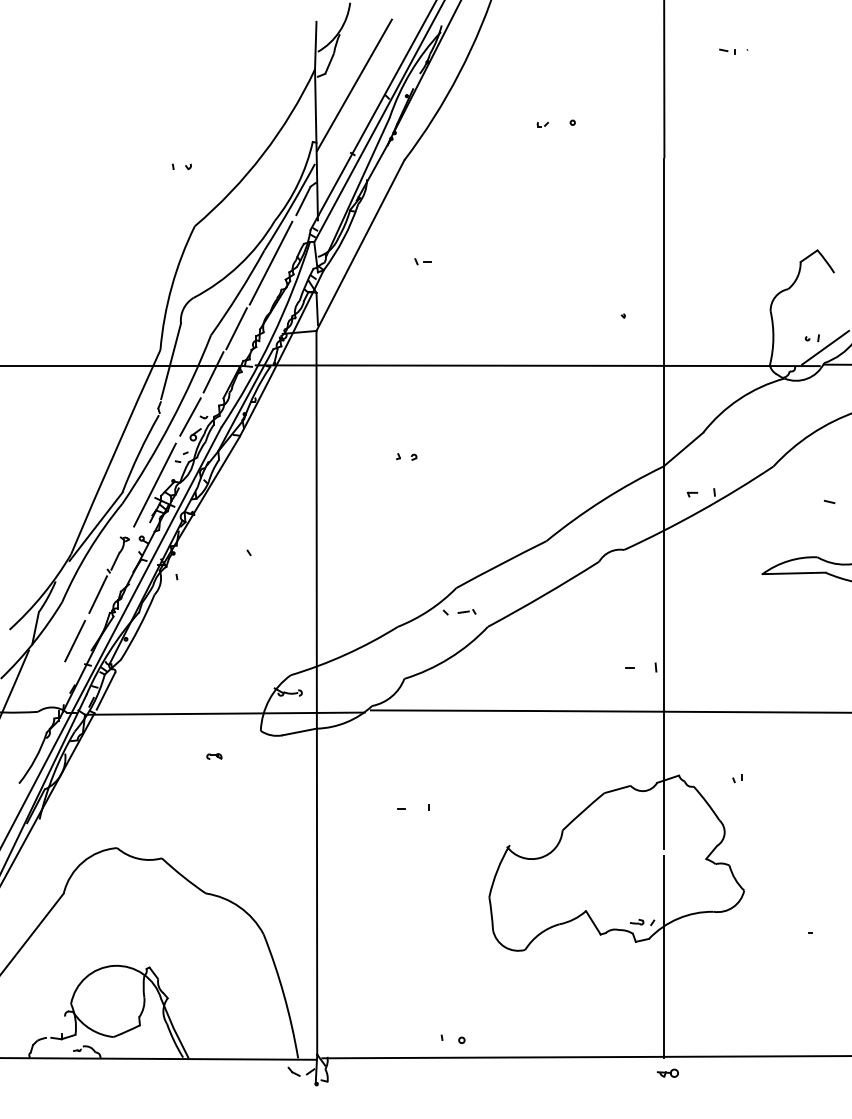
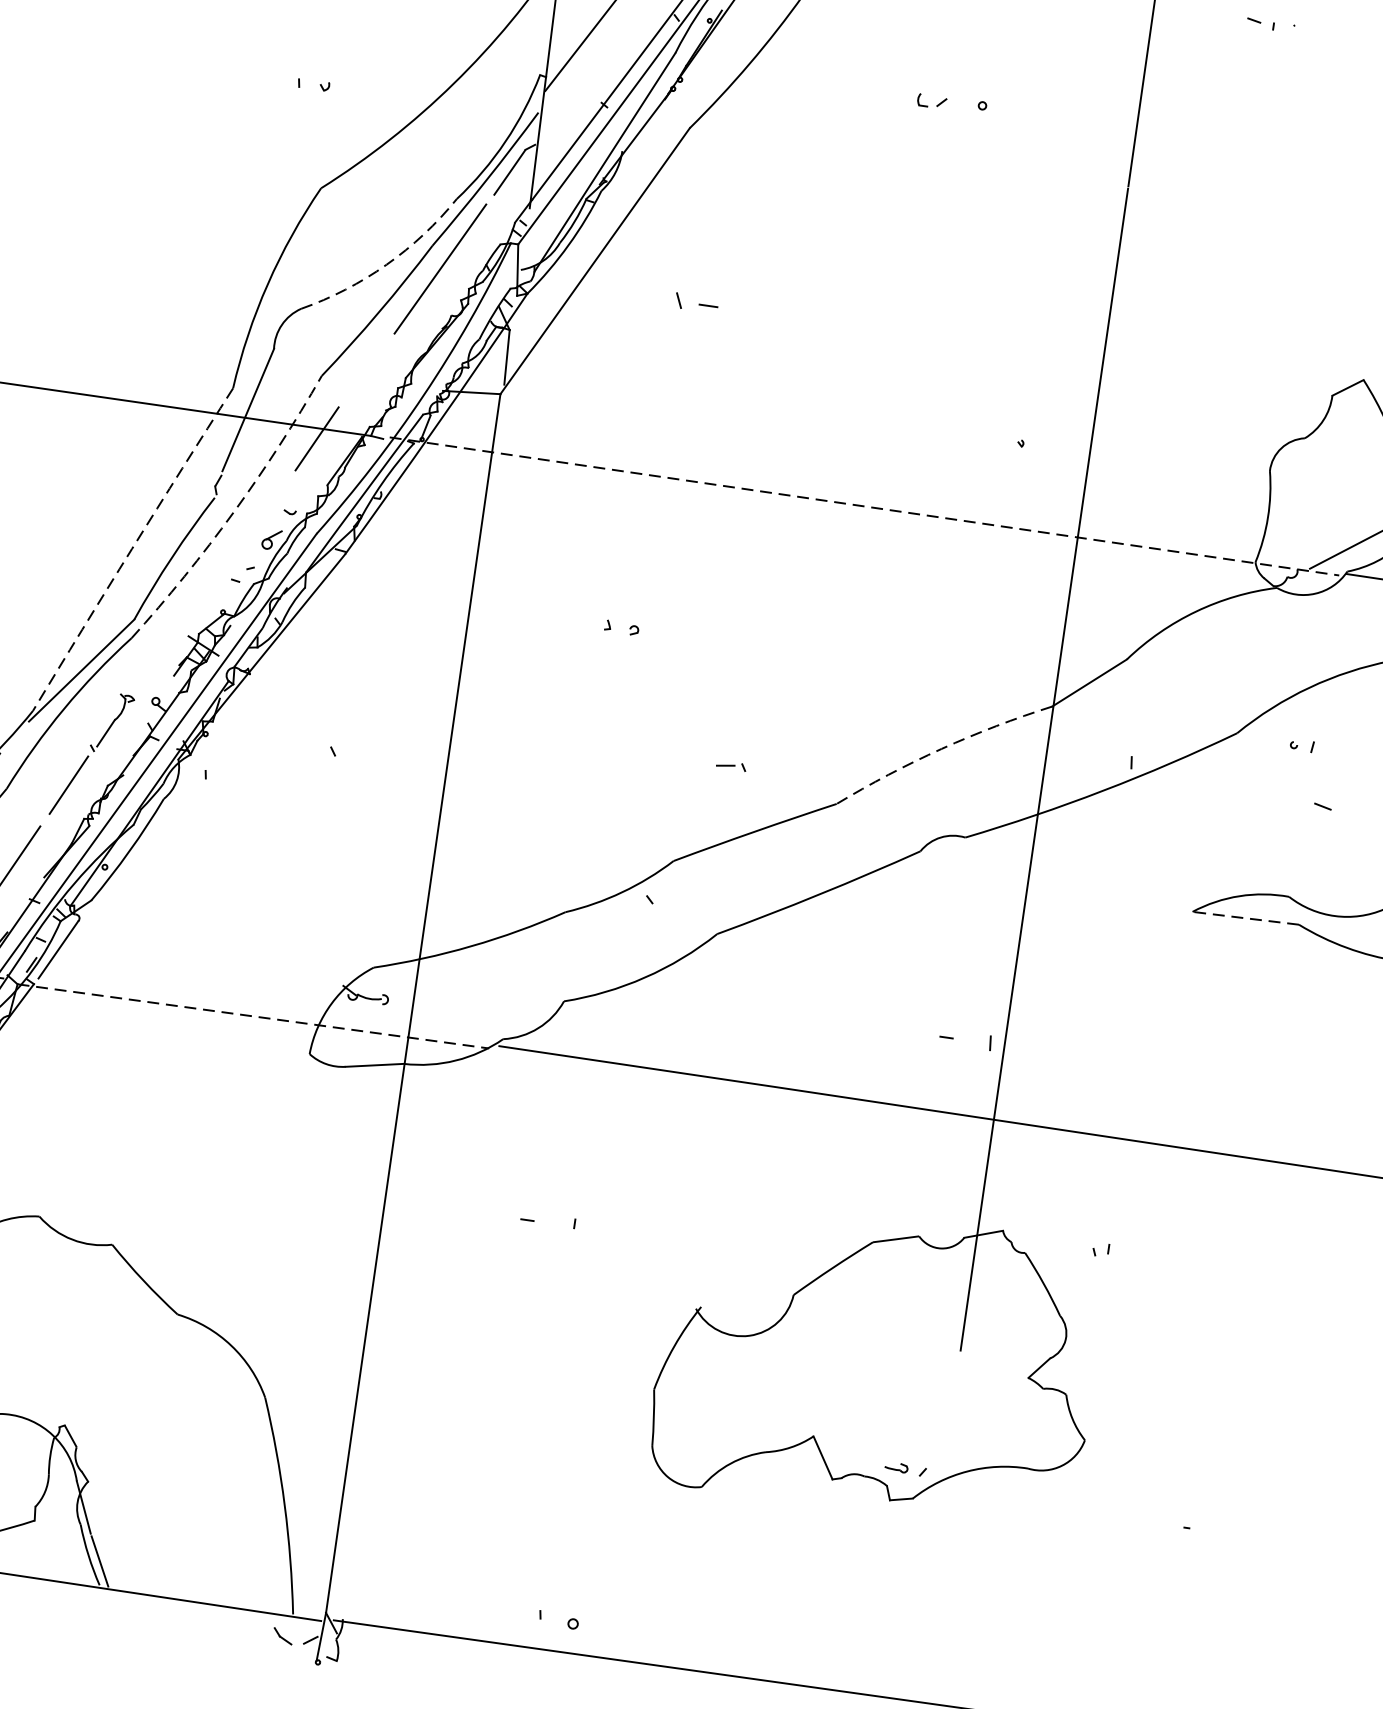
part: (542, 124) -> (931, 101), size x1.6
part: (422, 261) -> (695, 302), size x1.6
arc: (239, 265) -> (386, 265), solid -> dashed
line: (236, 328) -> (366, 370), removed
part: (811, 338) -> (1300, 745), moved
line: (538, 365) -> (865, 506), solid -> dashed
line: (190, 416) -> (267, 507), removed
arc: (171, 421) -> (234, 511), solid -> dashed
arc: (115, 451) -> (132, 548), solid -> dashed
line: (154, 484) -> (190, 613), removed
part: (692, 494) -> (1093, 760), removed
arc: (602, 500) -> (940, 749), solid -> dashed
line: (794, 573) -> (1246, 918), solid -> dashed
part: (466, 611) -> (730, 765), moved
line: (224, 713) -> (252, 1015), solid -> dashed
part: (214, 756) -> (225, 1085), removed
line: (664, 956) -> (934, 1531), removed

